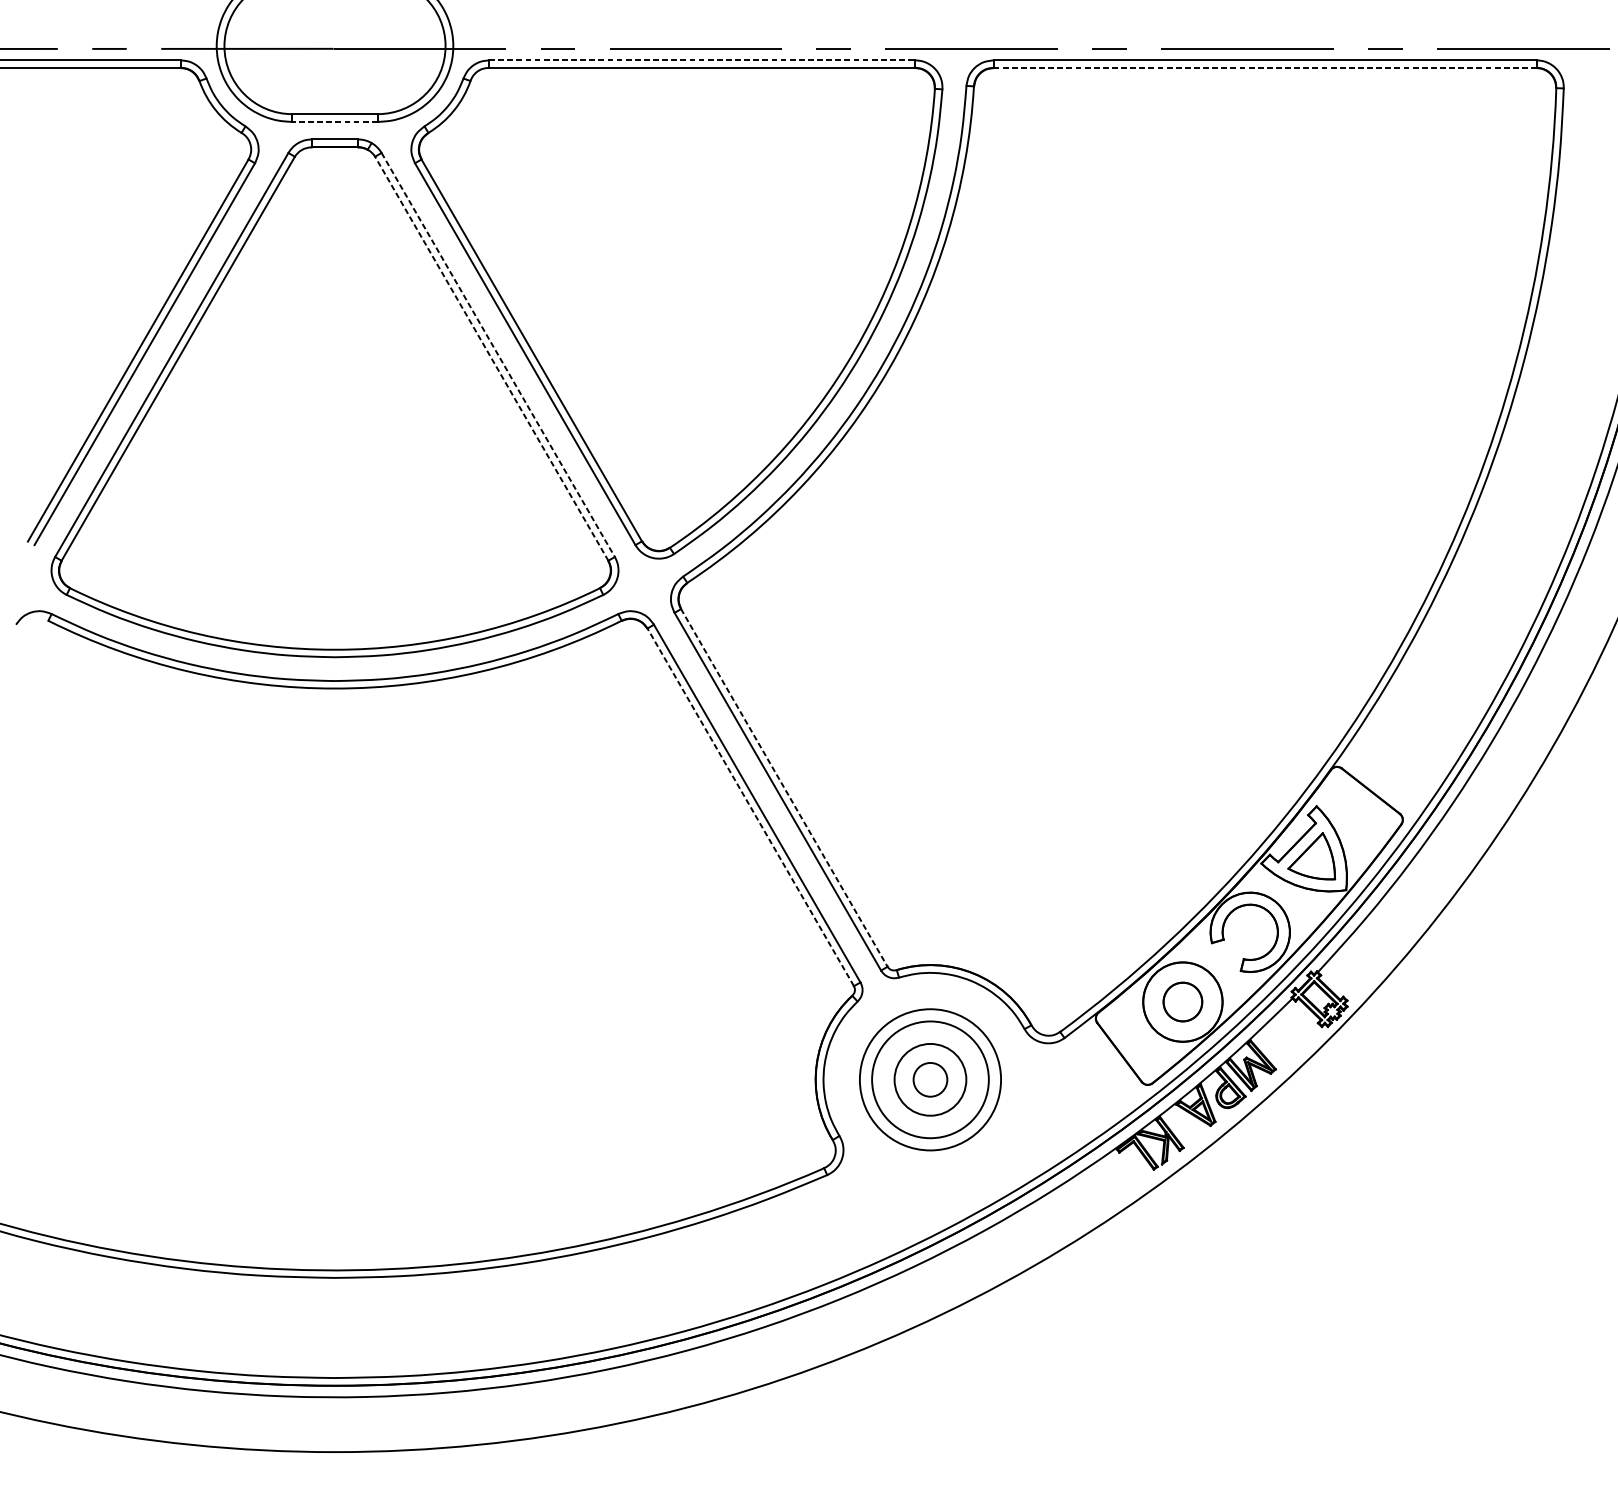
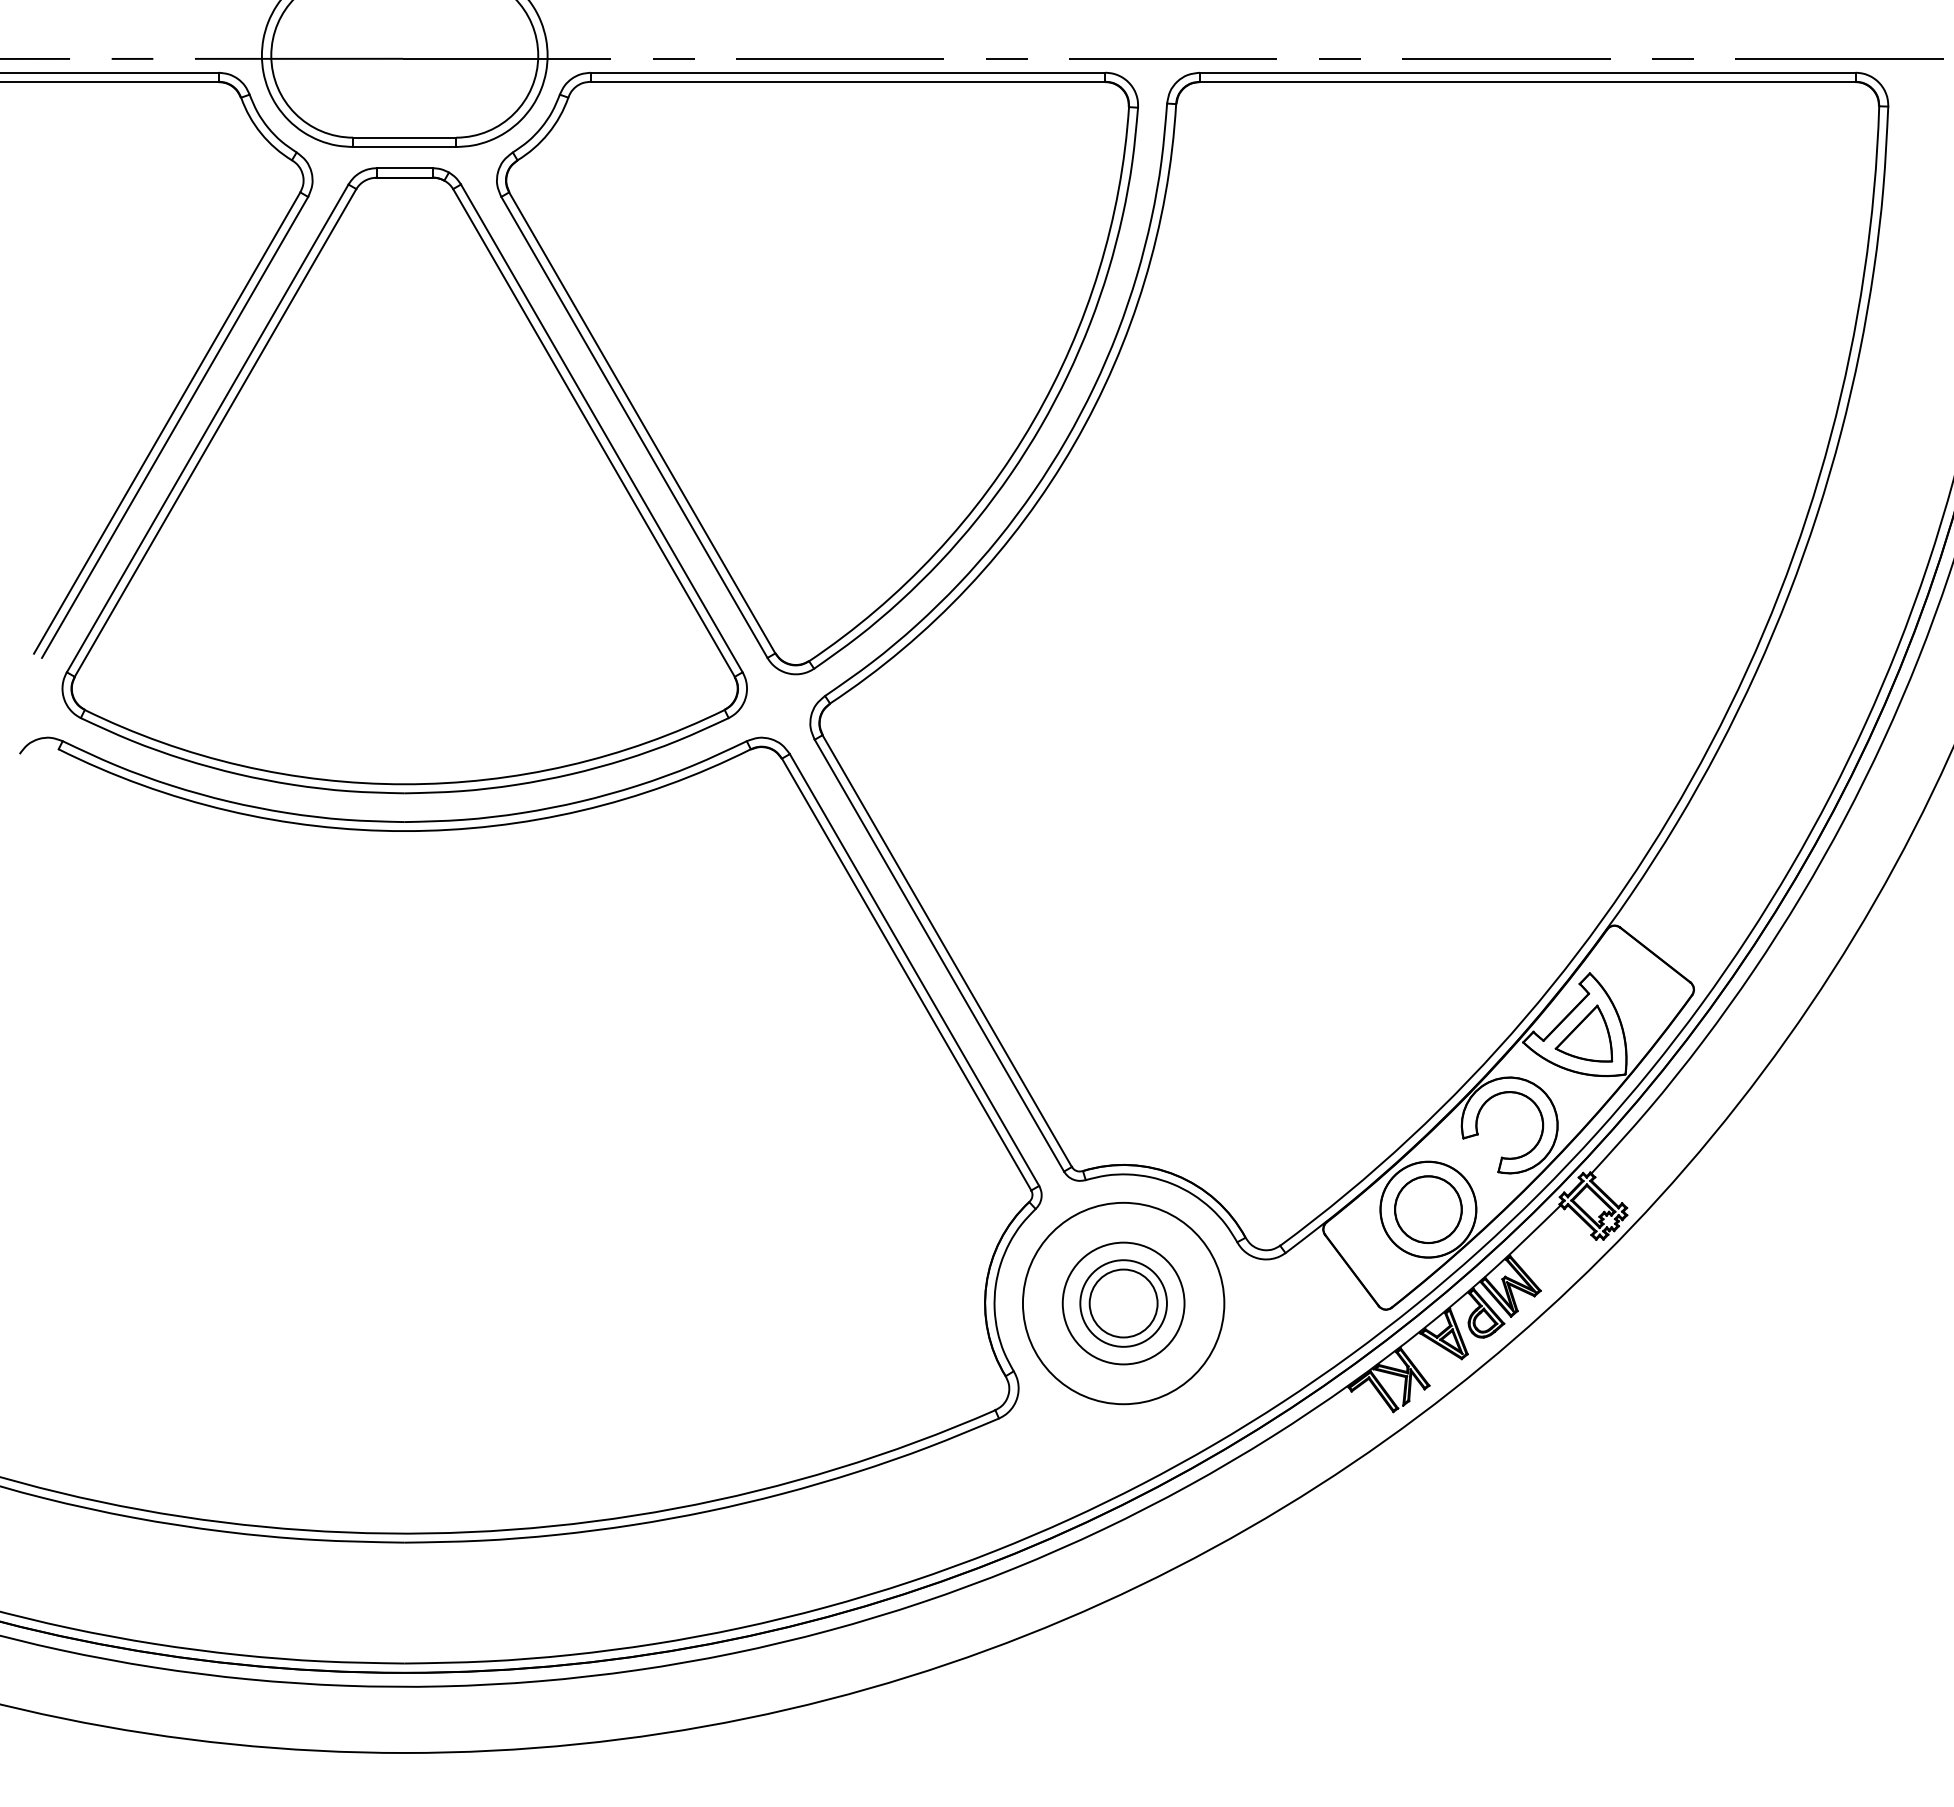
line: (702, 60) -> (848, 72), dashed -> solid
line: (1264, 67) -> (1527, 81), dashed -> solid
line: (334, 122) -> (404, 147), dashed -> solid
line: (497, 355) -> (601, 428), dashed -> solid
line: (492, 359) -> (594, 433), dashed -> solid
line: (784, 788) -> (947, 951), dashed -> solid
line: (750, 806) -> (906, 973), dashed -> solid
circle: (1182, 1001) -> (1428, 1209), size x1.43
circle: (930, 1079) -> (1123, 1303), size x0.71
circle: (930, 1079) -> (1123, 1303), size x1.43
circle: (930, 1079) -> (1123, 1303), size x1.67

